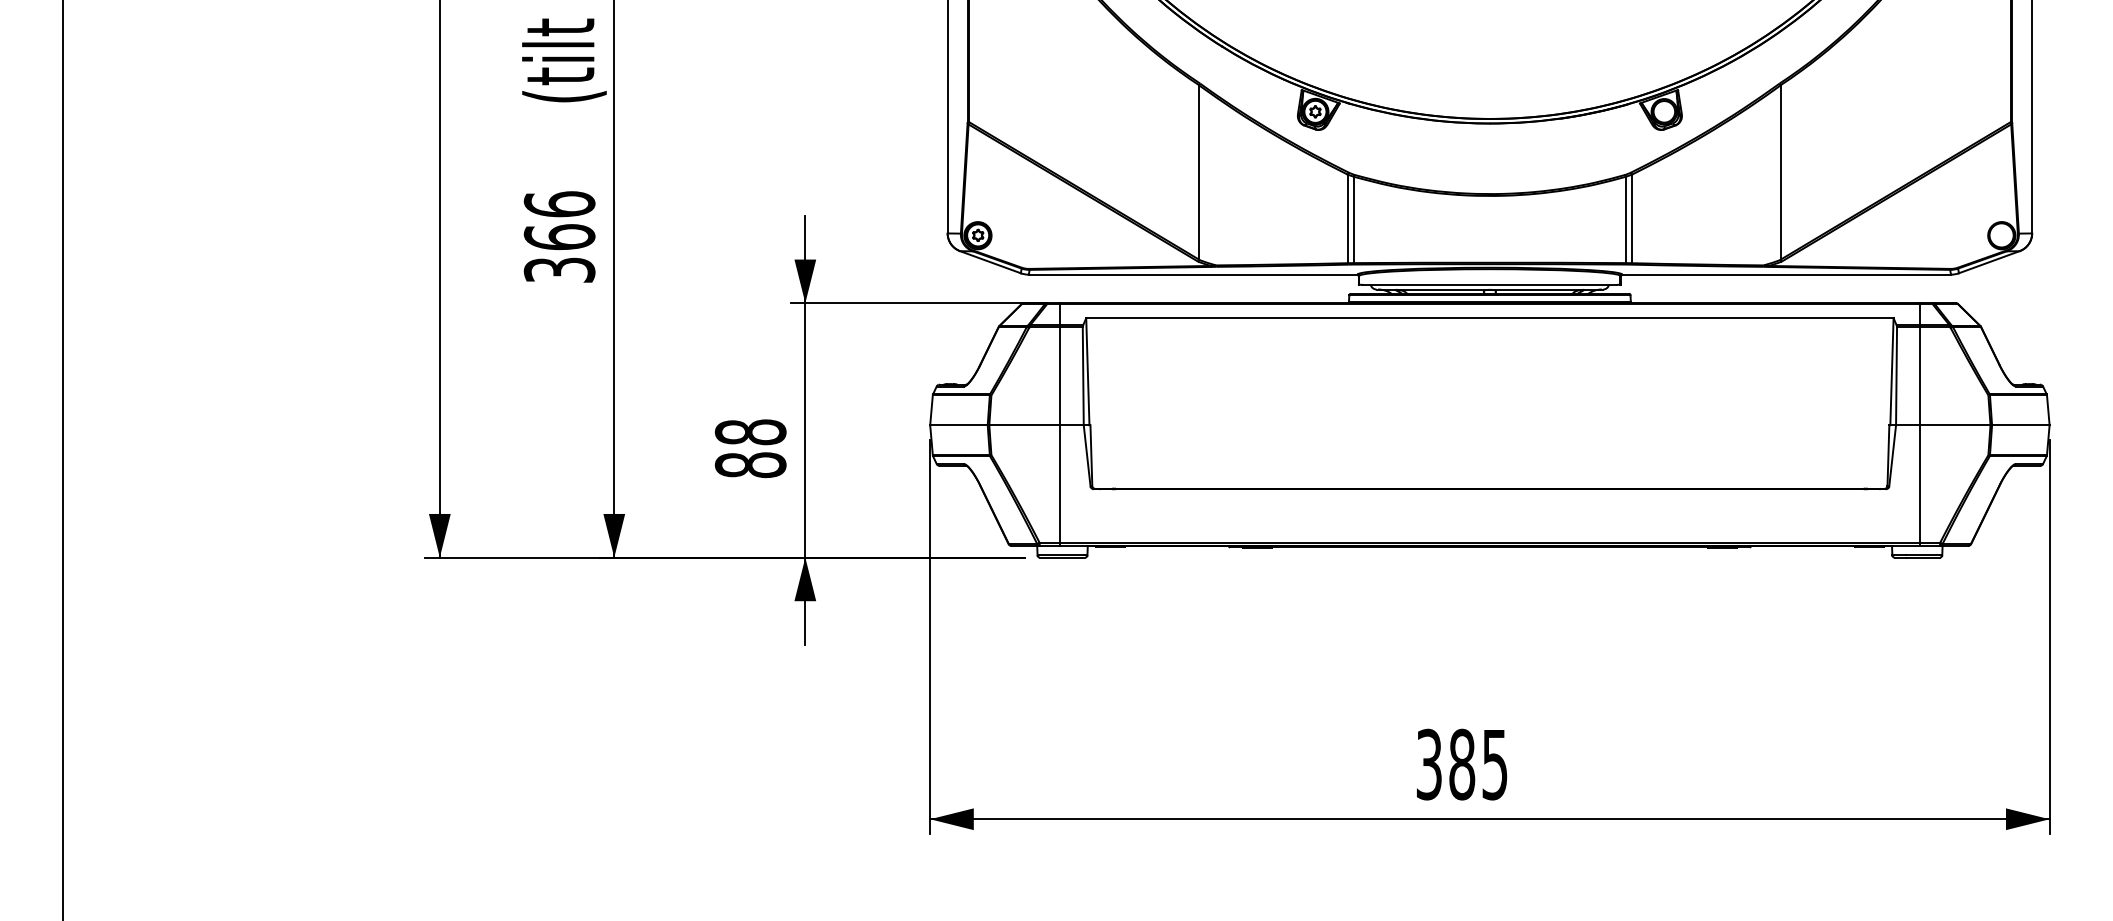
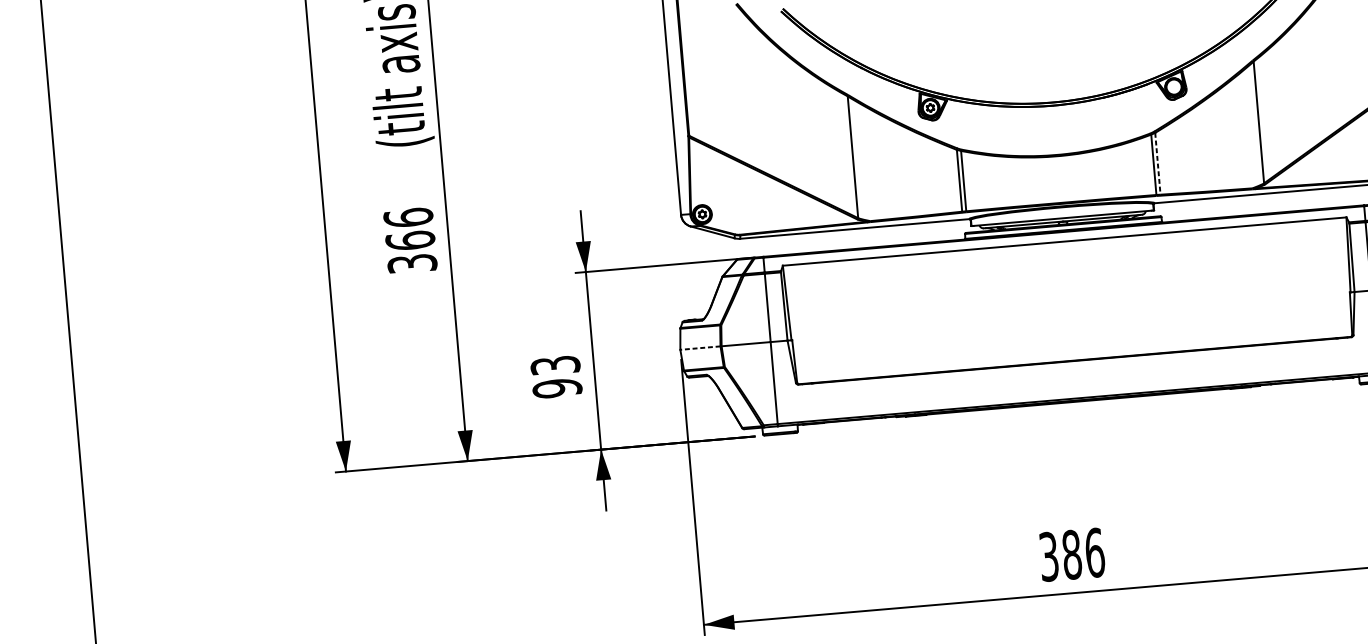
line: (1631, 219) -> (1157, 164), solid -> dashed
line: (958, 425) -> (700, 348), solid -> dashed
text: (750, 448) -> (556, 376), 88 -> 93
text: (1495, 764) -> (1095, 552), 385 -> 386

